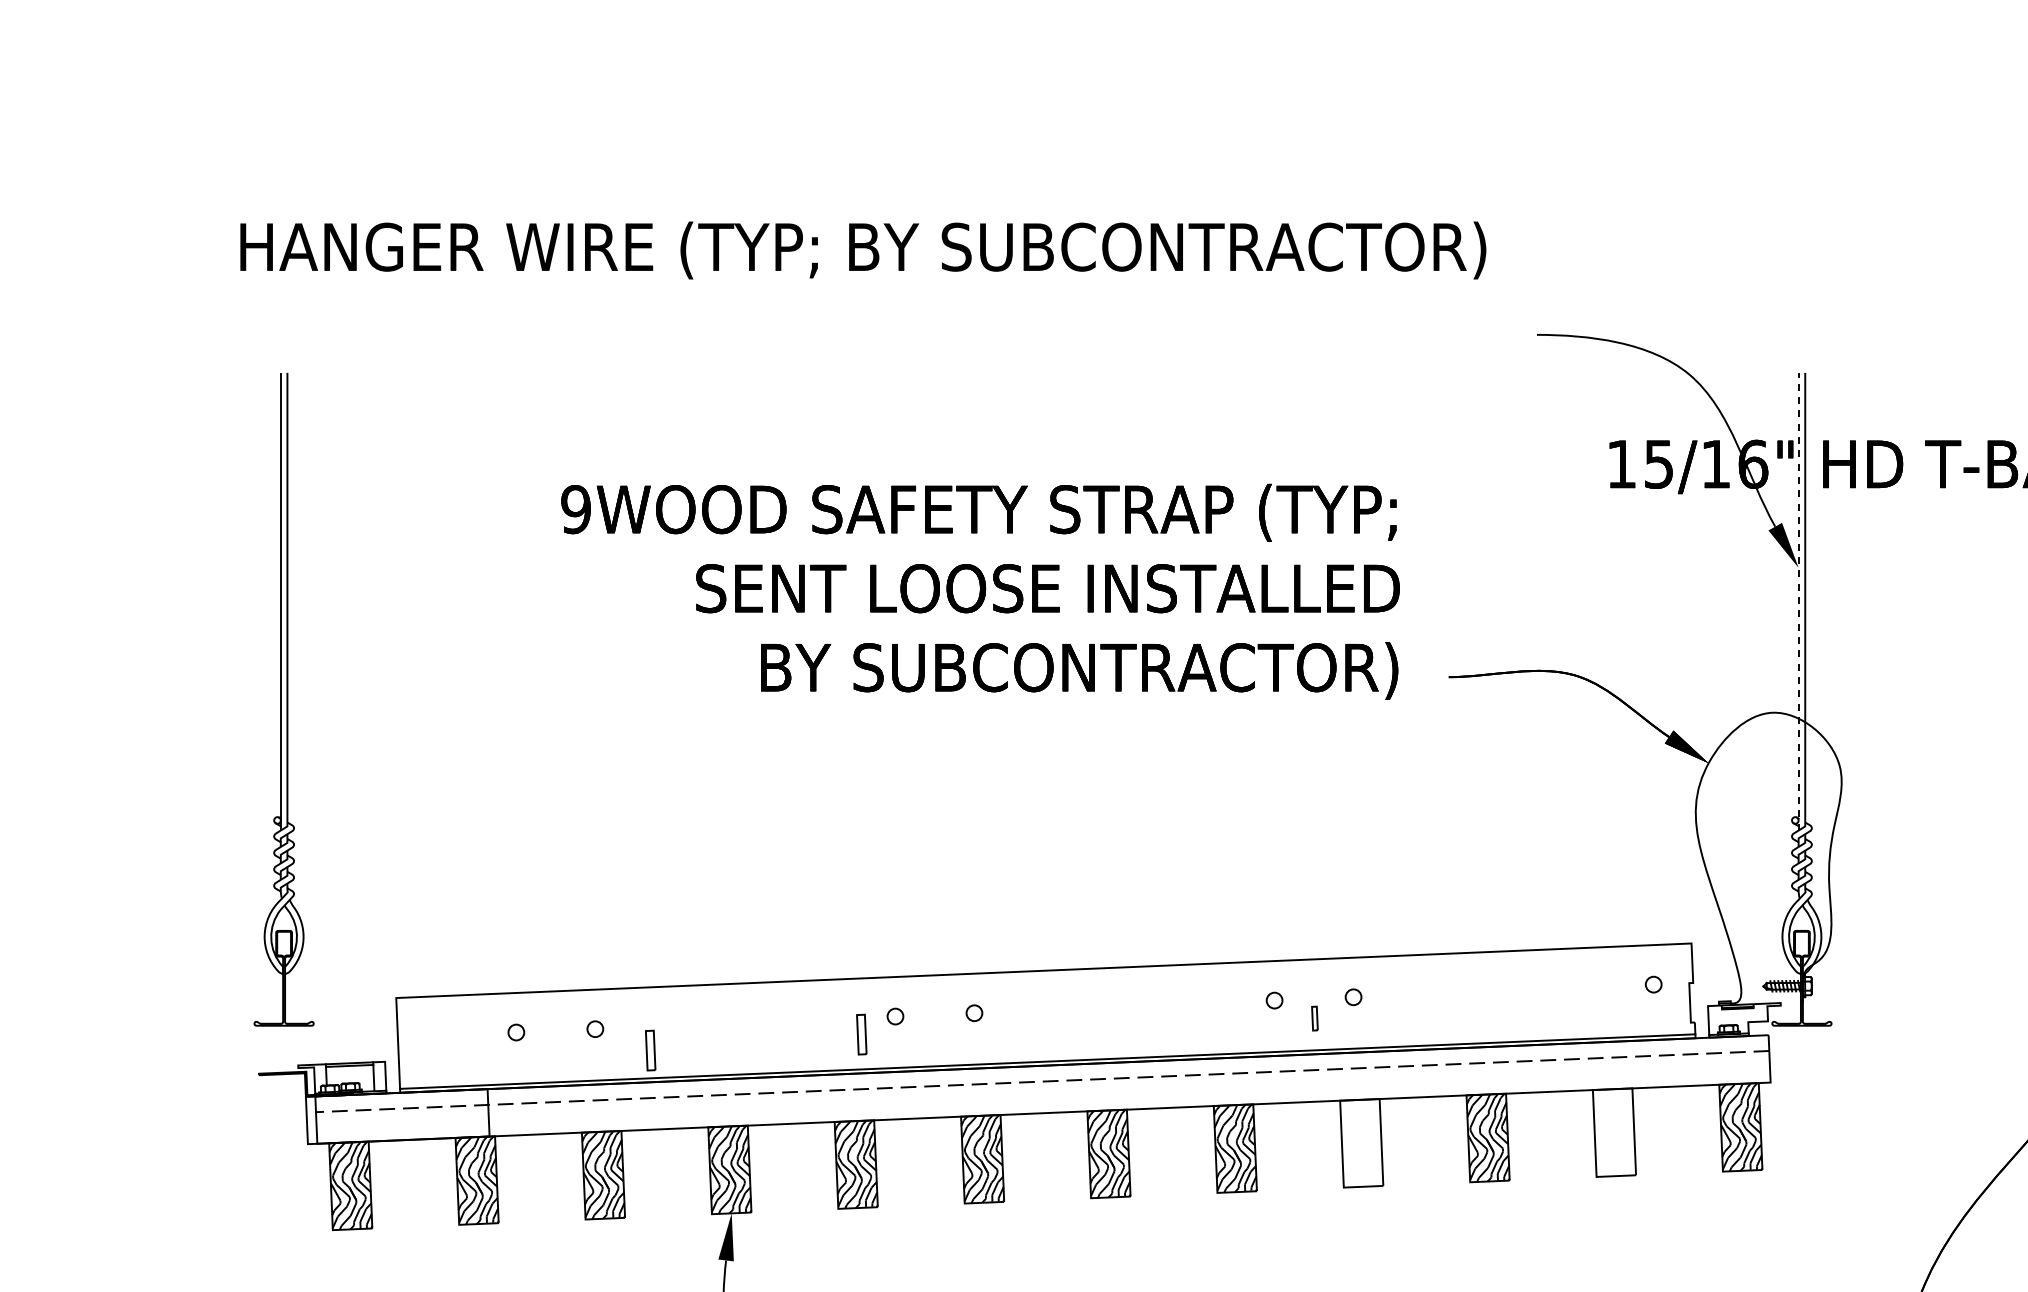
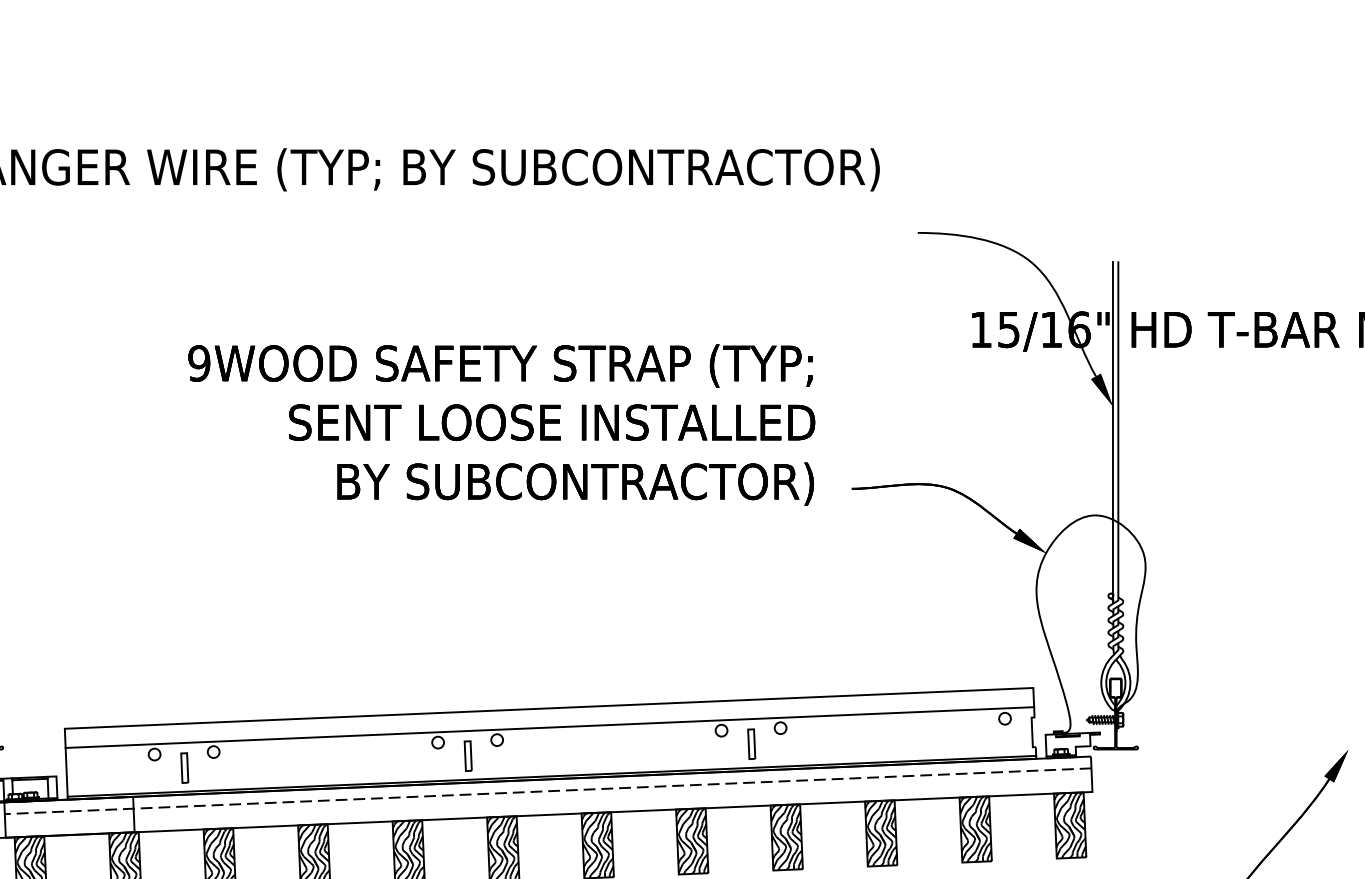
line: (1798, 601) -> (1113, 432), dashed -> solid
line: (1044, 996) -> (549, 727), added
part: (1314, 1018) -> (751, 744), size x1.67
part: (861, 1034) -> (468, 756), moved
part: (650, 1050) -> (184, 767), moved
hatch: (1614, 1132) -> (975, 829), added
hatch: (1361, 1143) -> (786, 837), added

